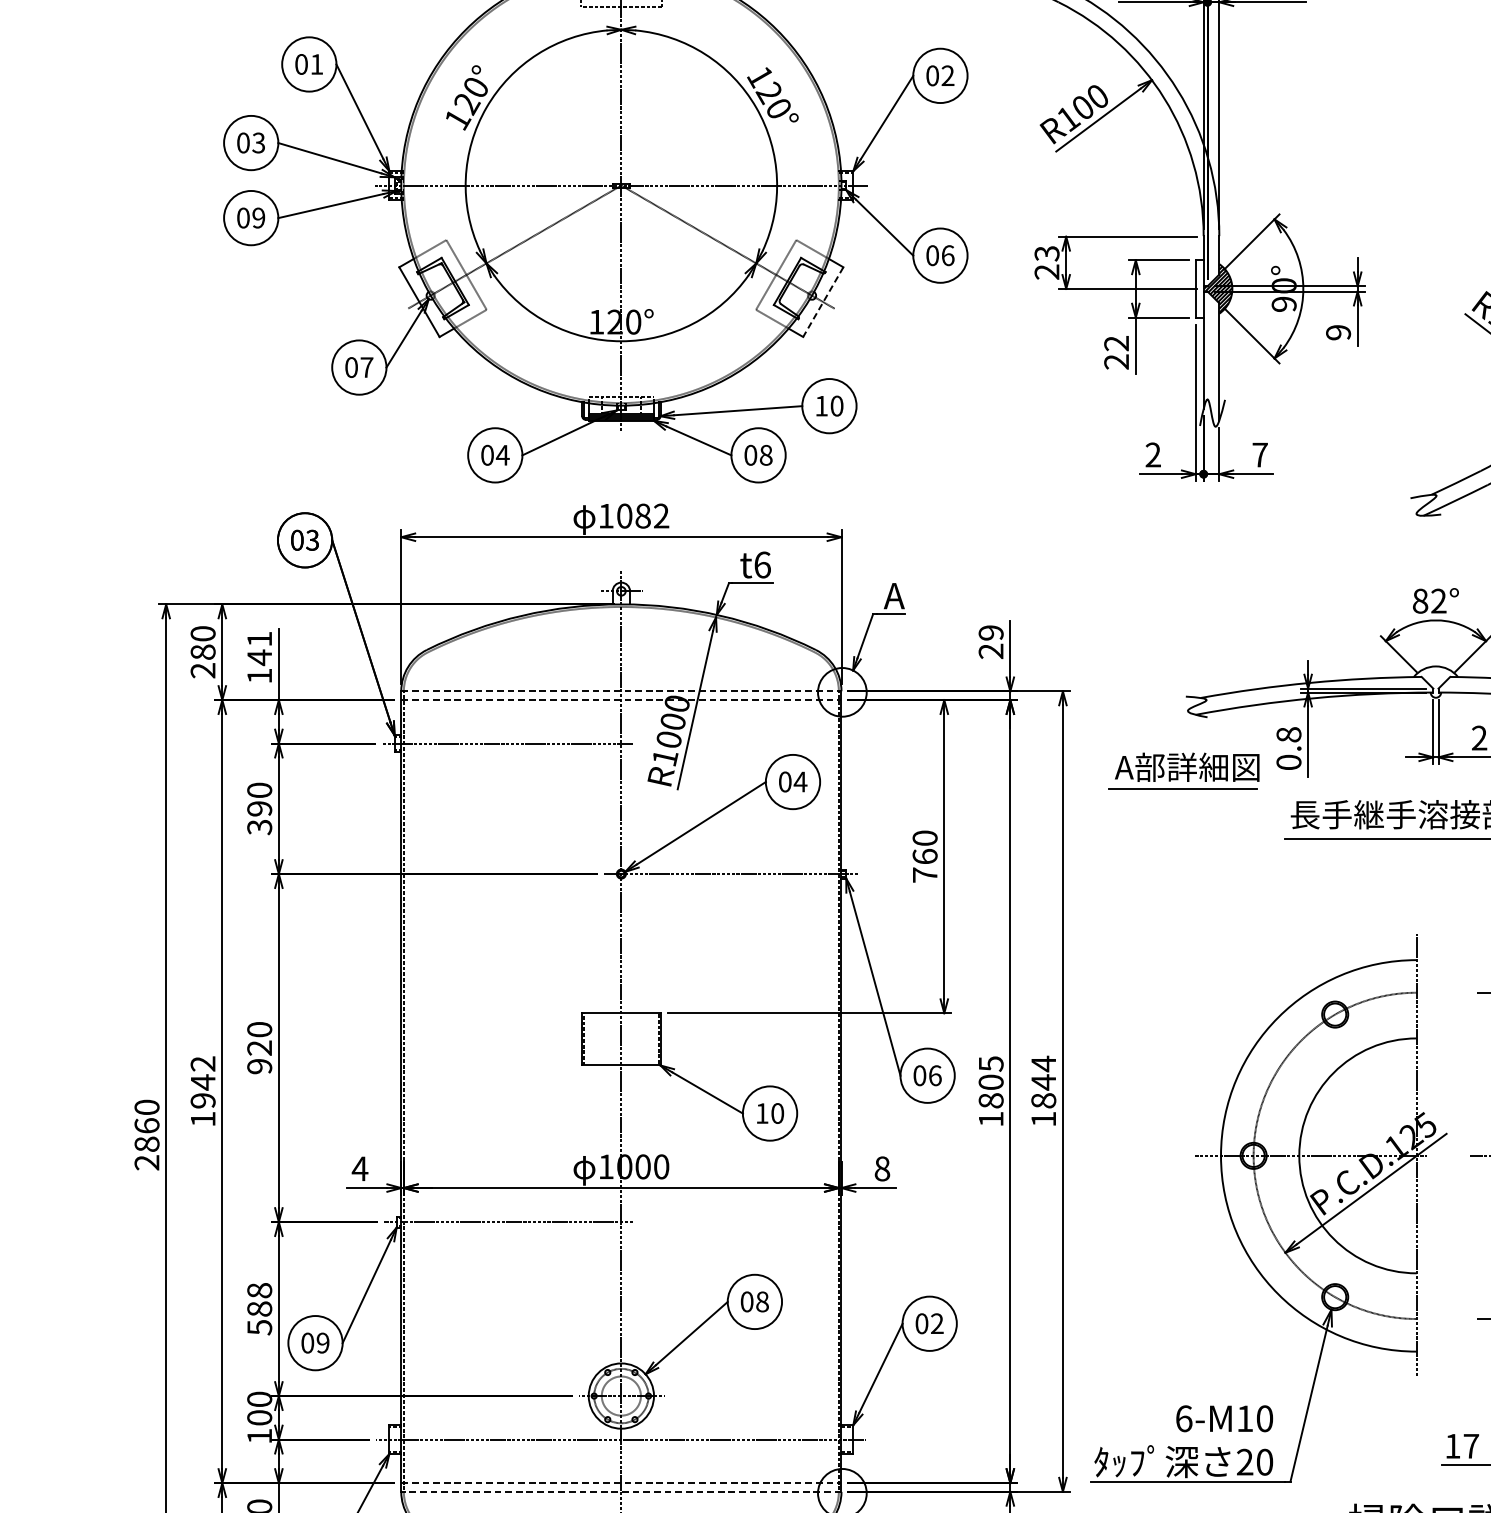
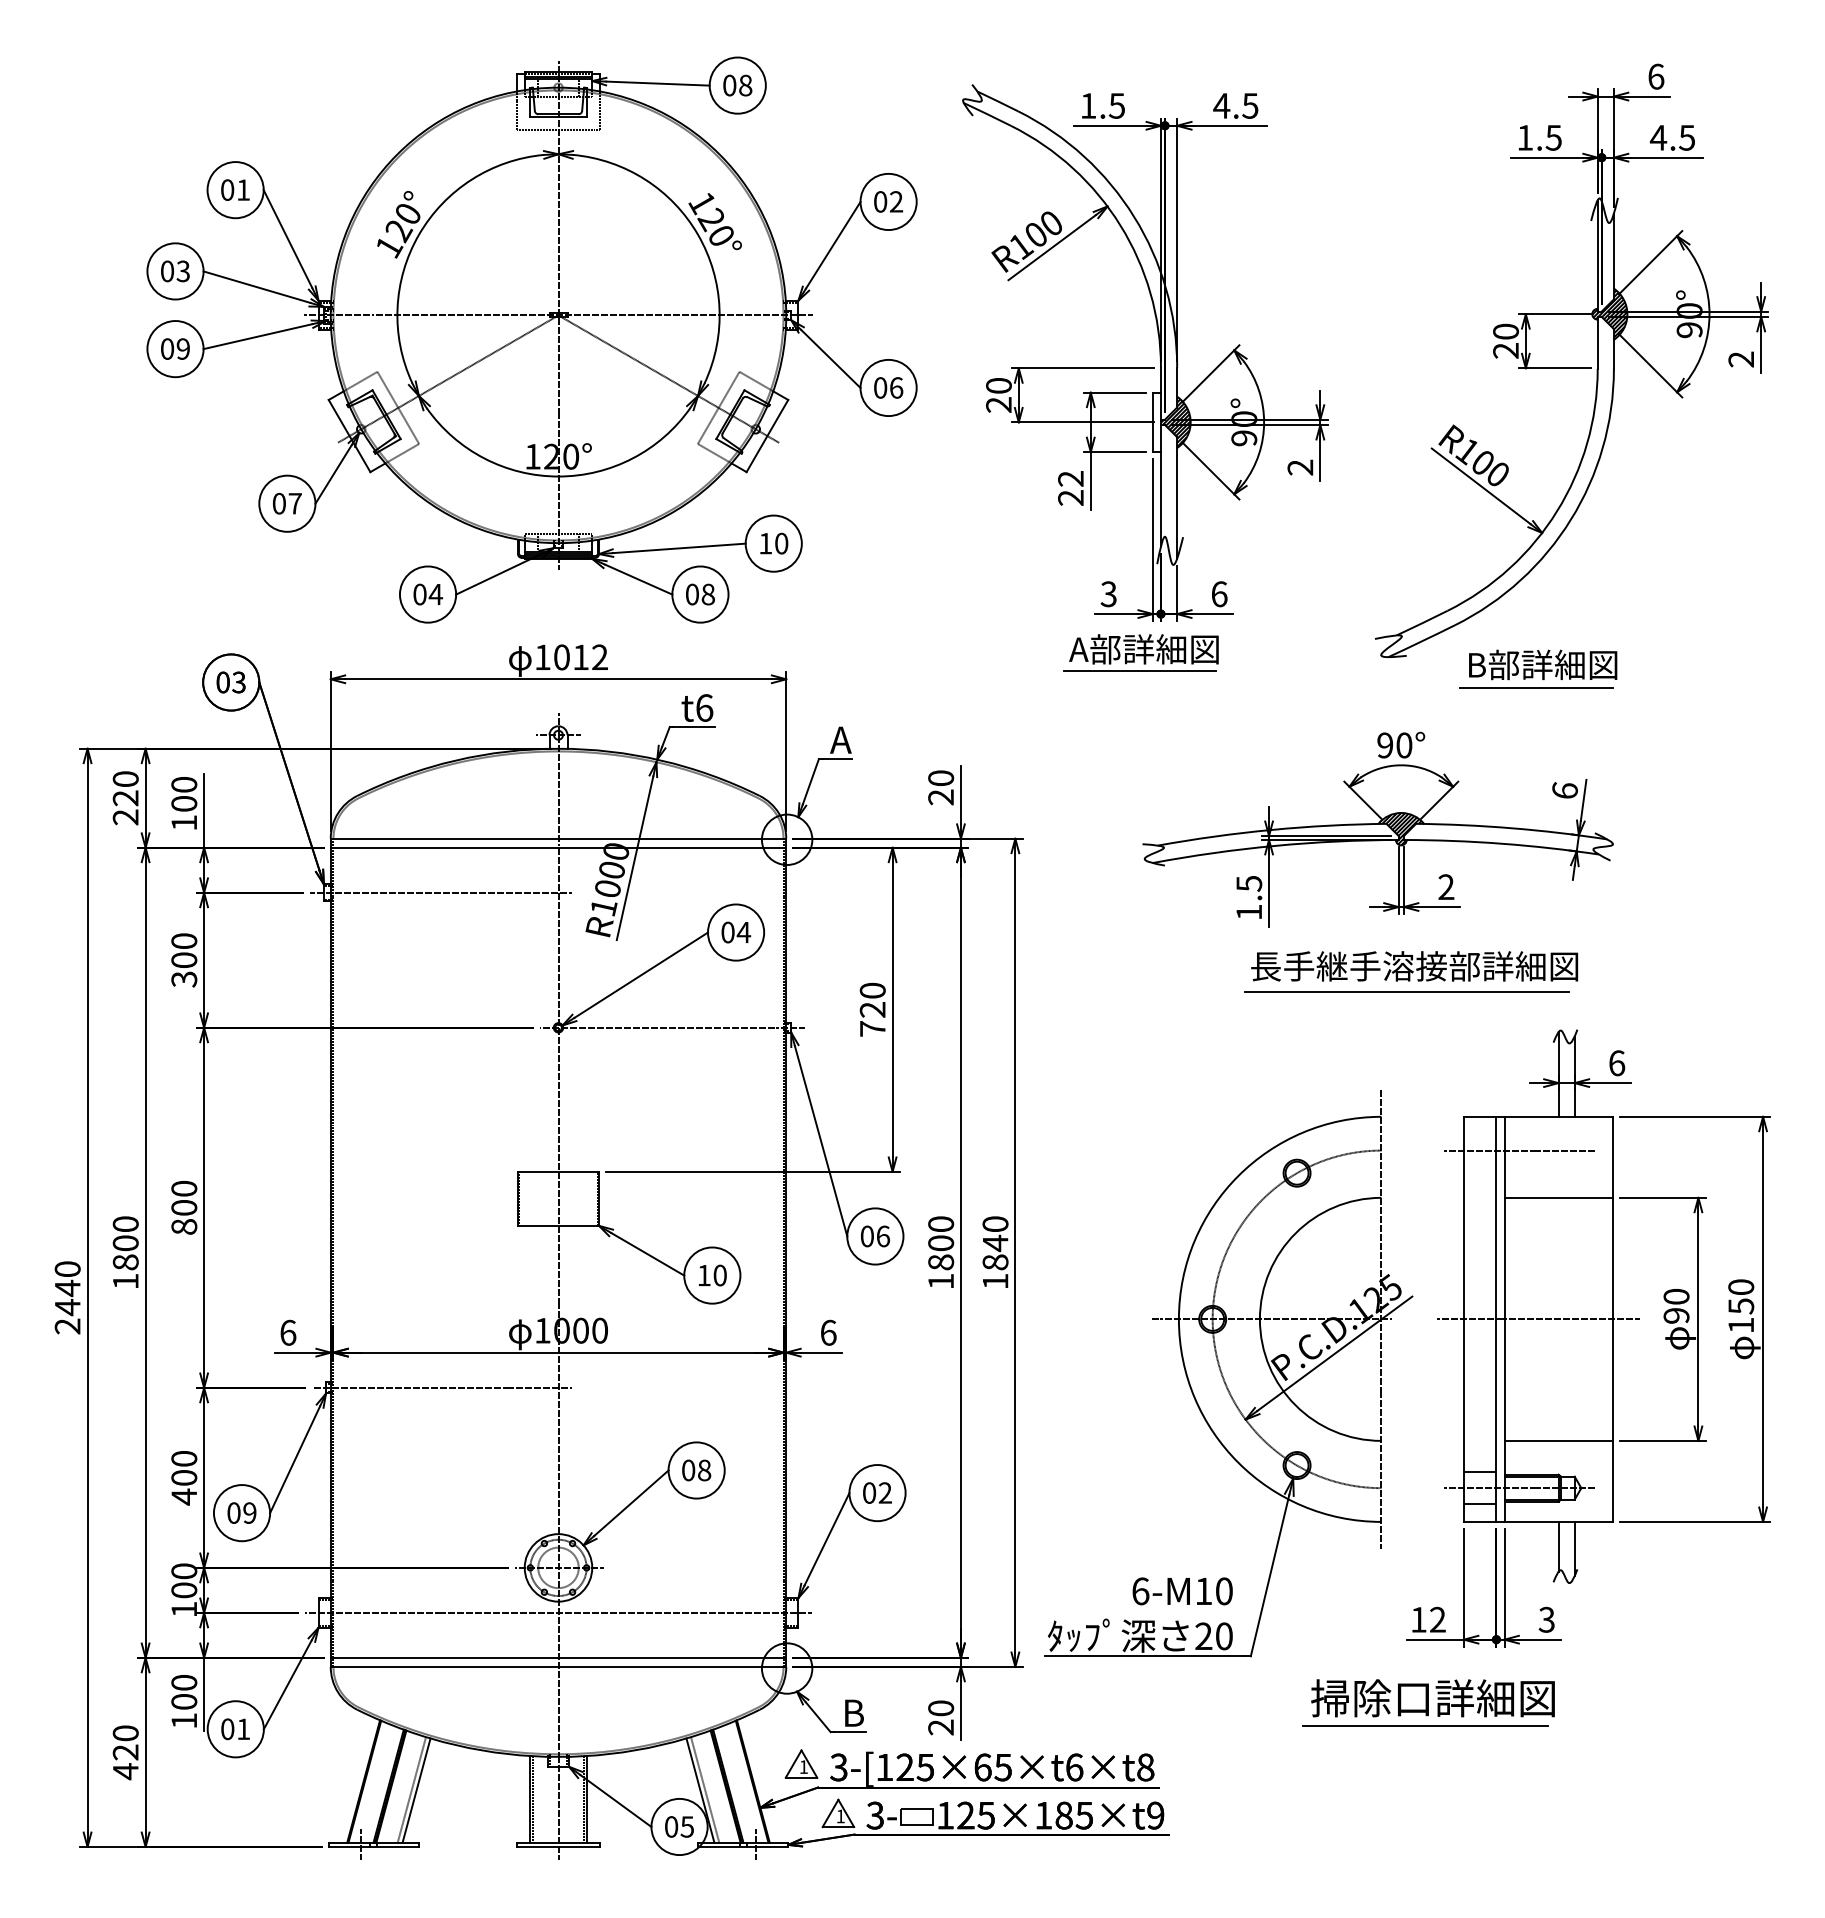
text: (1046, 254) -> (998, 386), 23 -> 20
line: (823, 302) -> (767, 436), dashed -> solid
text: (1338, 332) -> (1300, 467), 9 -> 2
text: (1152, 455) -> (1108, 594), 2 -> 3
text: (1260, 455) -> (1219, 594), 7 -> 6
text: (642, 516) -> (580, 657), 1082 -> 1012
text: (1429, 601) -> (1394, 745), 82° -> 90°
text: (991, 633) -> (941, 778), 29 -> 20
text: (259, 648) -> (184, 794), 141 -> 100
text: (202, 652) -> (125, 798), 280 -> 220
hatch: (1436, 681) -> (1401, 828), added
line: (621, 691) -> (558, 838), dashed -> solid
line: (621, 699) -> (558, 847), dashed -> solid
text: (1289, 748) -> (1249, 897), 0.8 -> 1.5
part: (1183, 770) -> (1140, 652), moved
text: (259, 809) -> (184, 960), 390 -> 300
text: (924, 856) -> (872, 1009), 760 -> 720
text: (259, 1057) -> (184, 1217), 920 -> 800
text: (1043, 1063) -> (995, 1223), 1844 -> 1840
text: (991, 1064) -> (941, 1224), 1805 -> 1800
text: (202, 1082) -> (125, 1243), 1942 -> 1800
text: (146, 1134) -> (67, 1297), 2860 -> 2440
text: (359, 1168) -> (287, 1332), 4 -> 6
text: (882, 1168) -> (828, 1332), 8 -> 6
text: (259, 1308) -> (184, 1477), 588 -> 400
text: (1470, 1445) -> (1437, 1619), 17 -> 12
line: (621, 1482) -> (558, 1657), dashed -> solid
line: (621, 1491) -> (558, 1666), dashed -> solid

